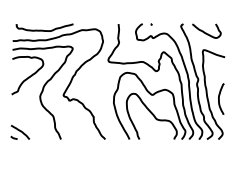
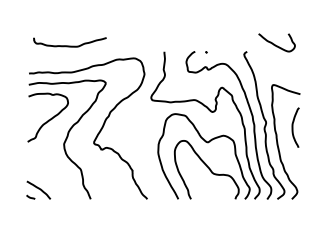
curve: (44, 30) -> (69, 45), moved
curve: (204, 31) -> (274, 43), moved
curve: (219, 98) -> (293, 127), moved

